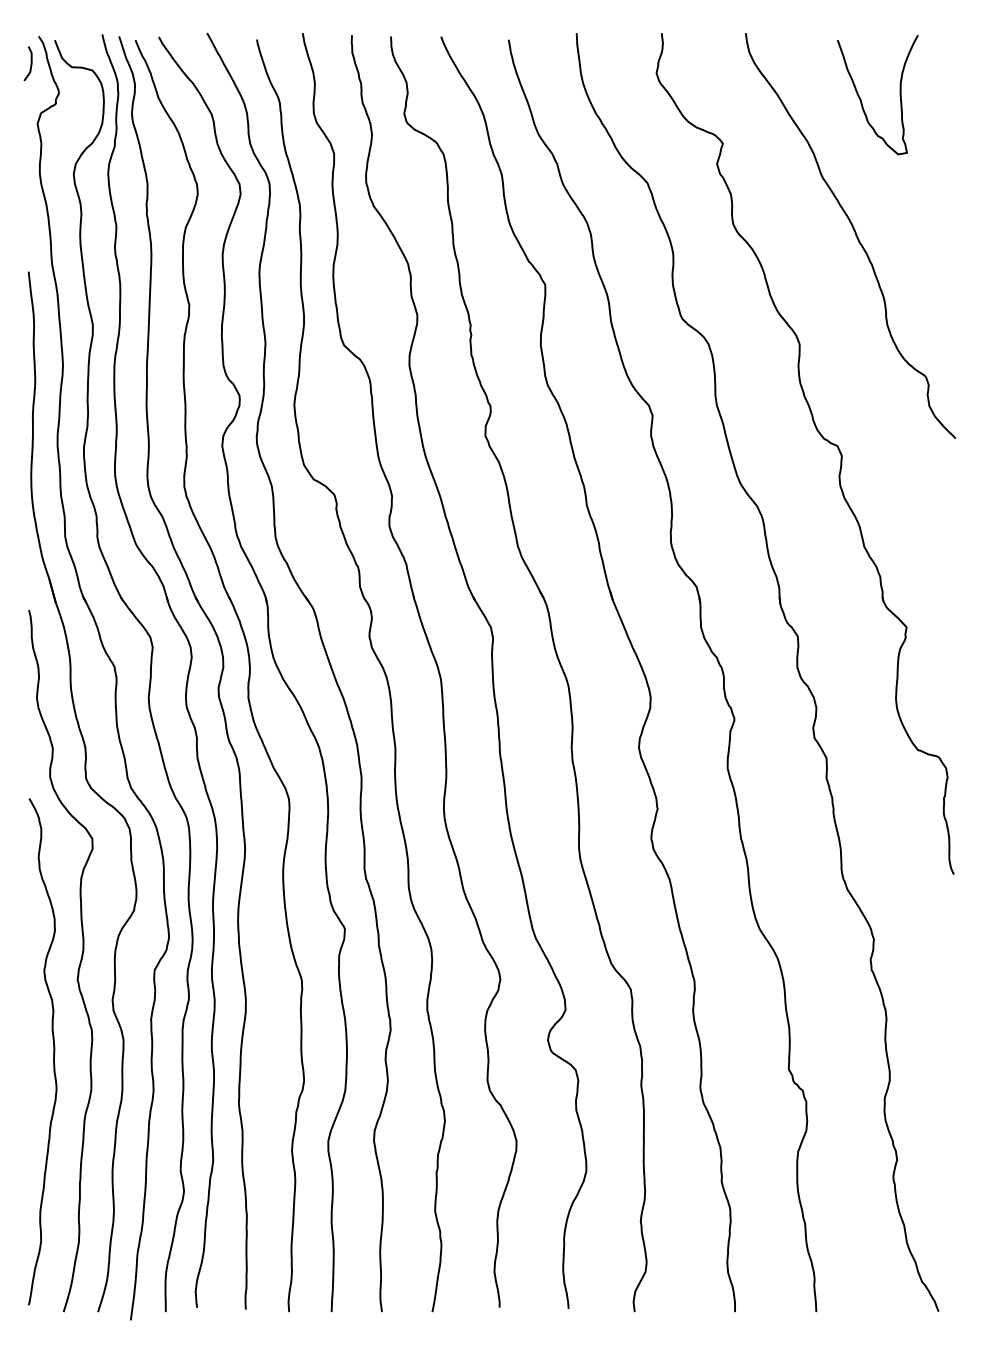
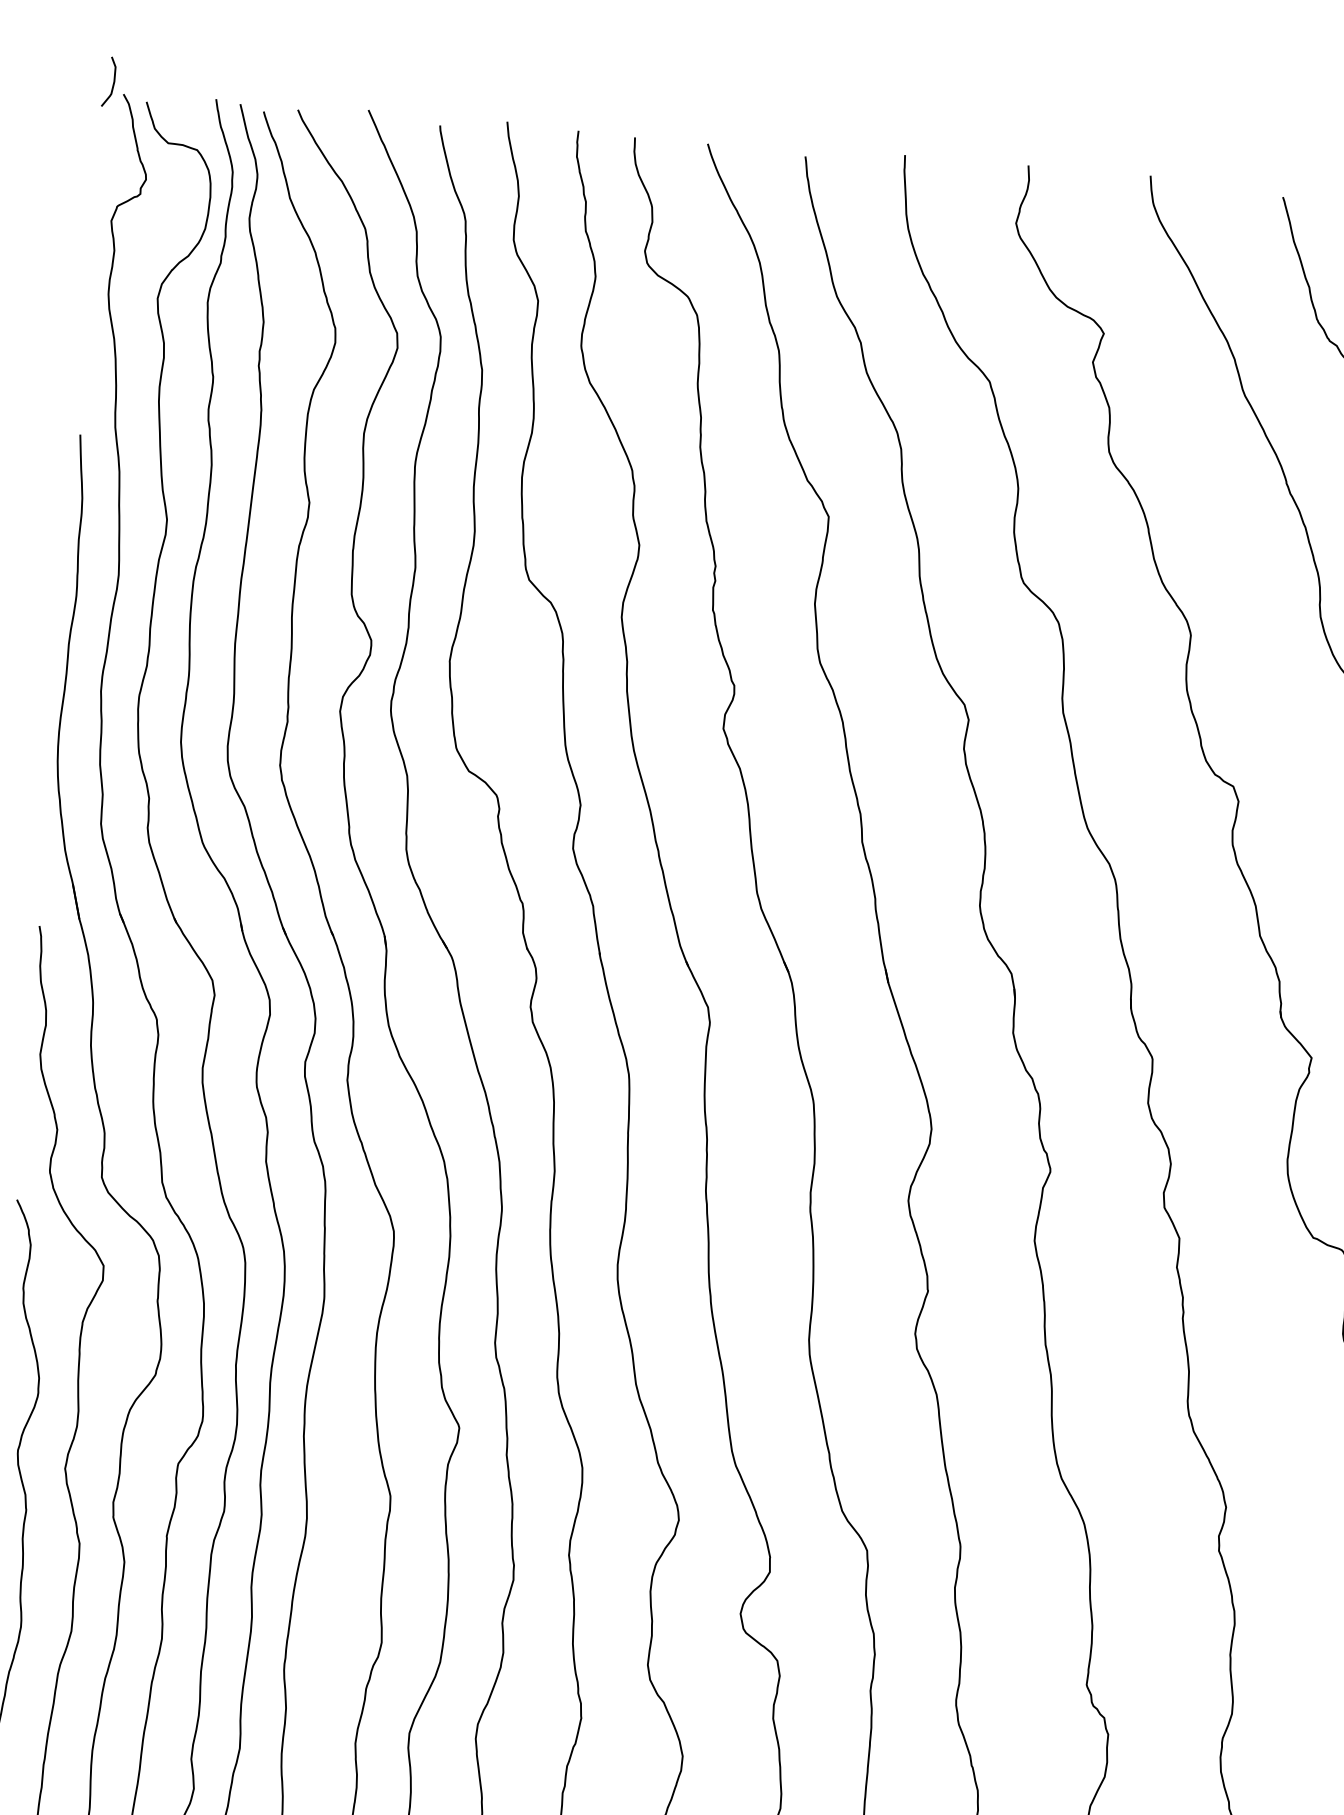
curve: (30, 63) -> (112, 81), moved

